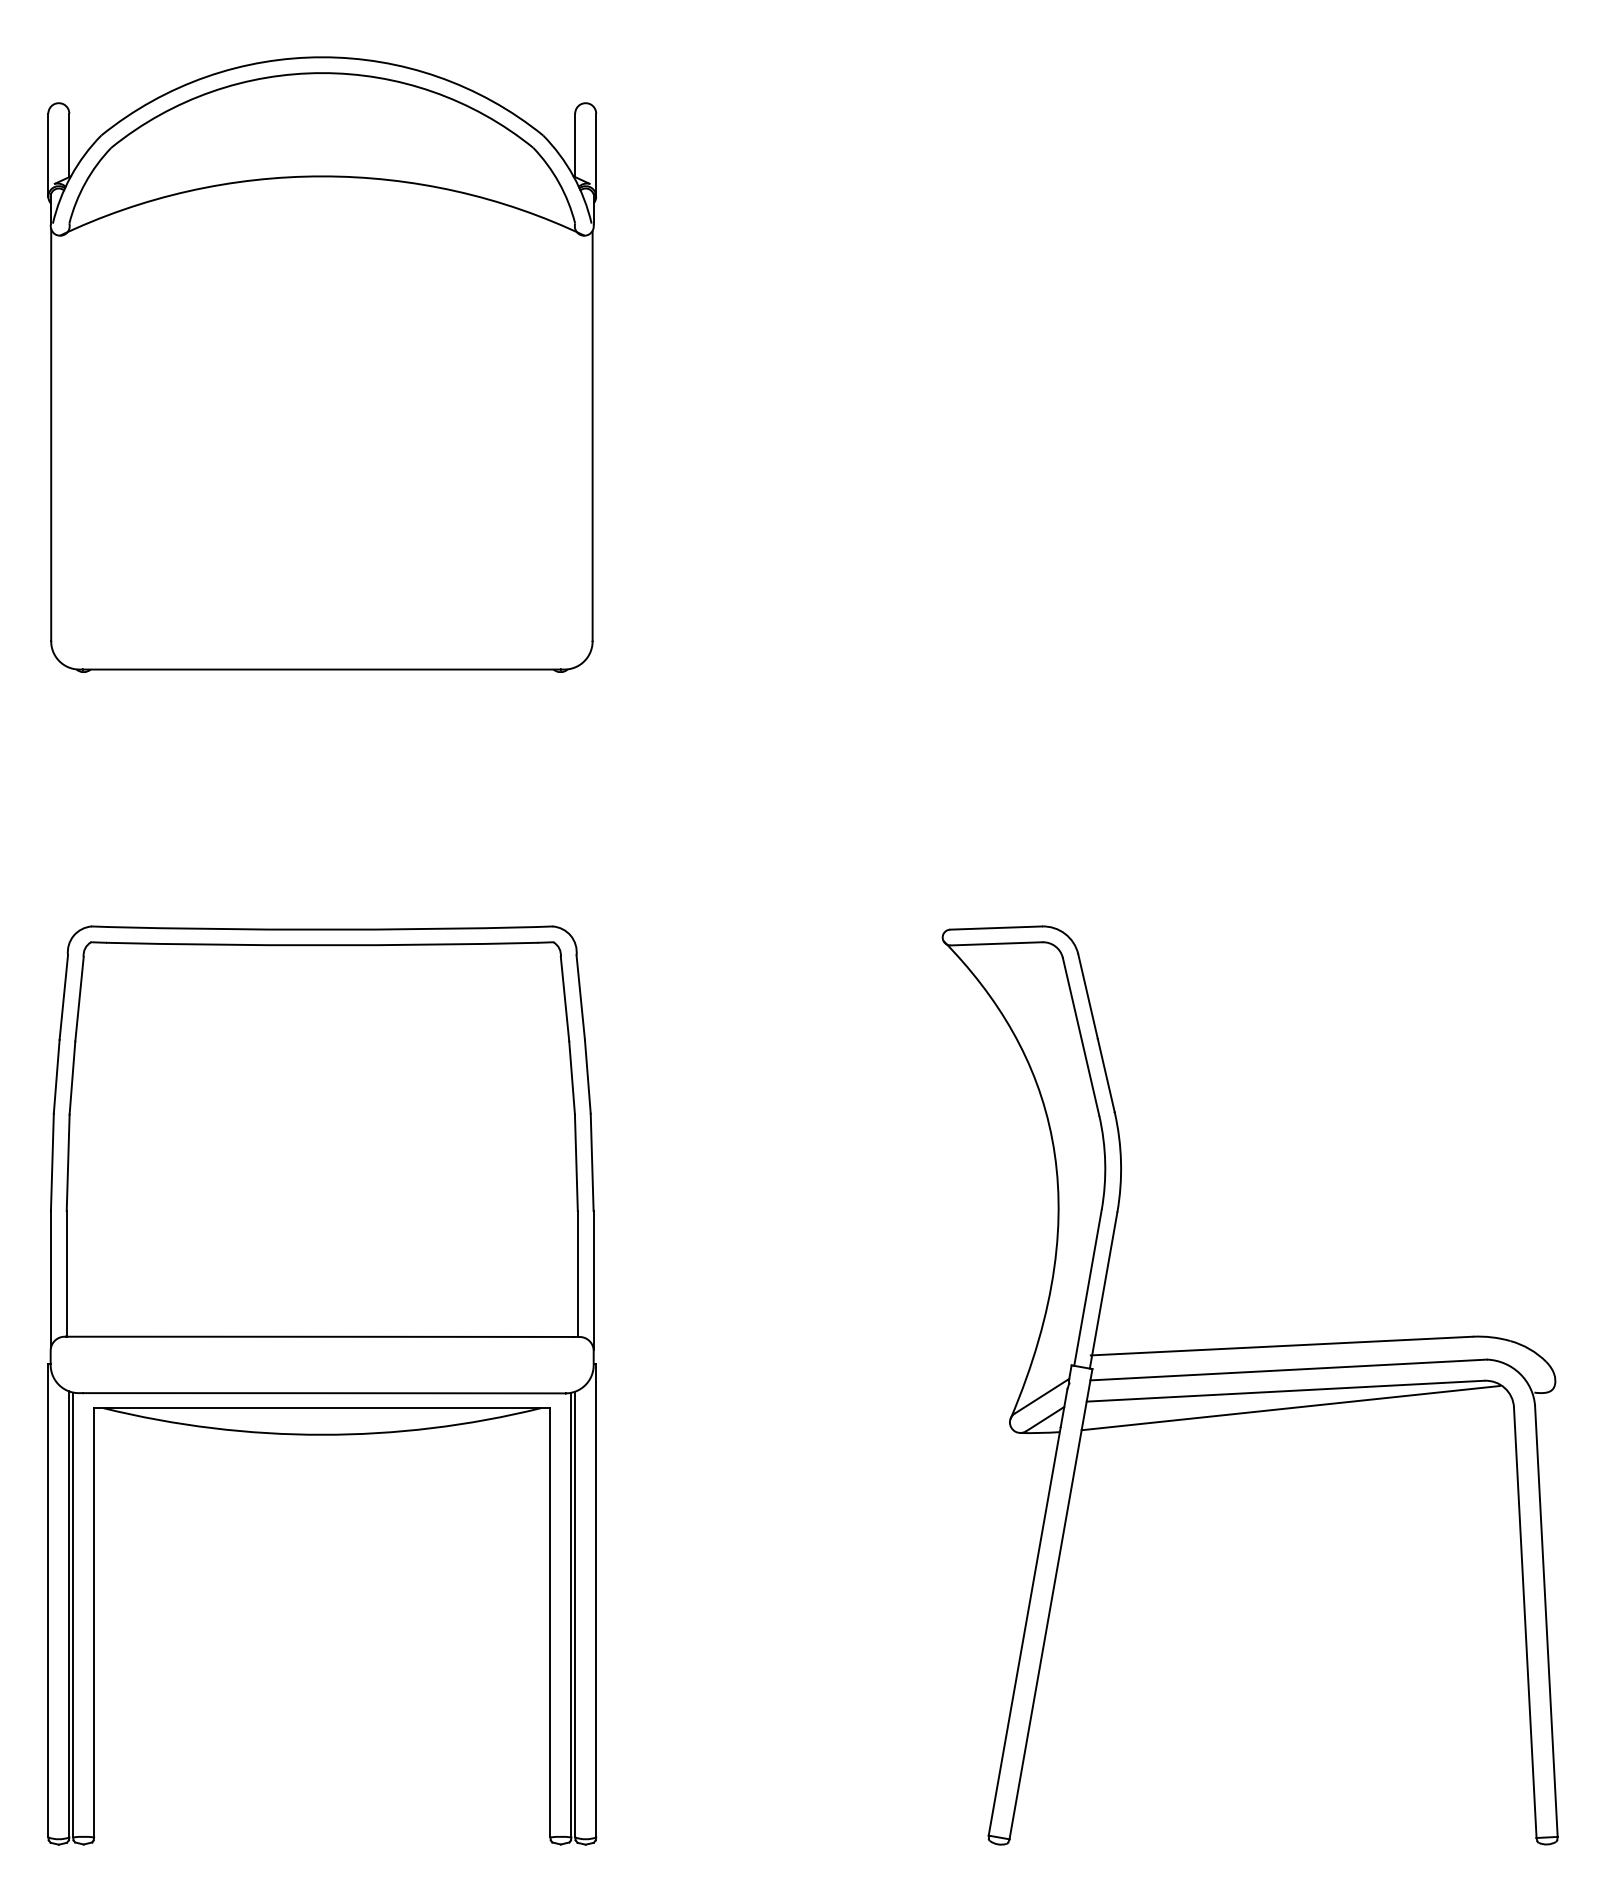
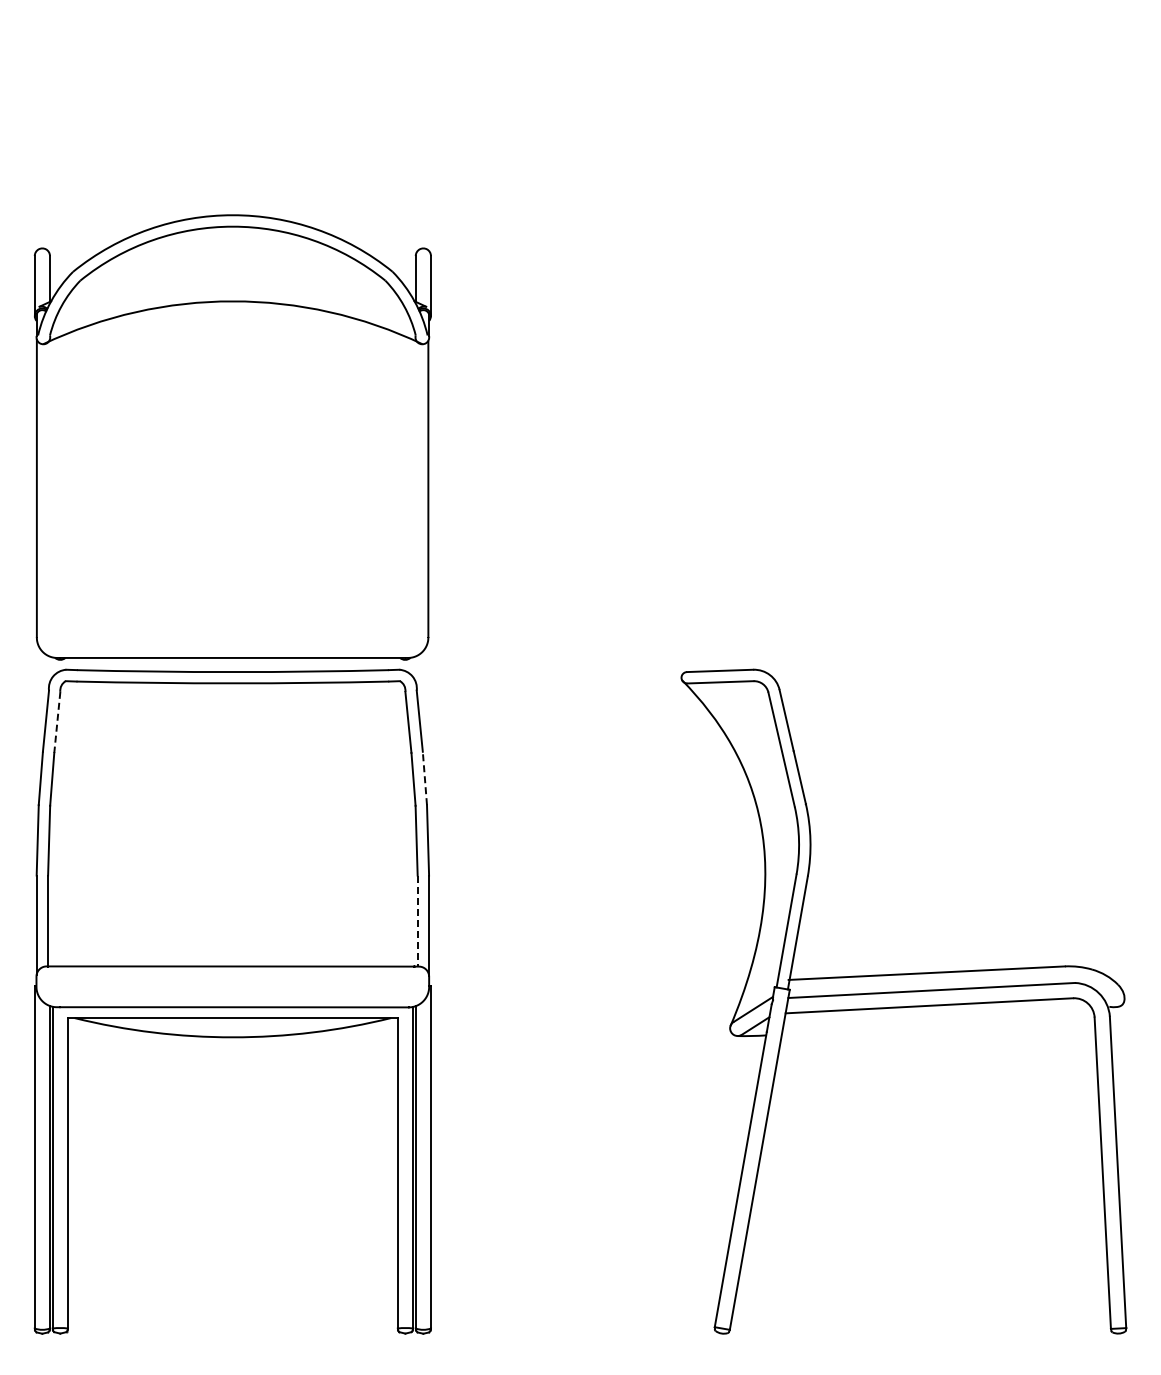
part: (321, 364) -> (232, 437), moved
line: (79, 999) -> (57, 722), solid -> dashed
line: (587, 1076) -> (424, 778), solid -> dashed
line: (577, 1274) -> (417, 921), solid -> dashed
line: (1291, 1408) -> (933, 1018), removed

